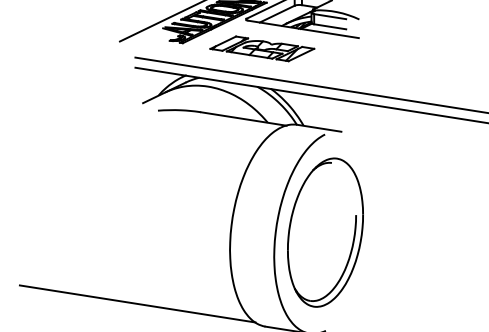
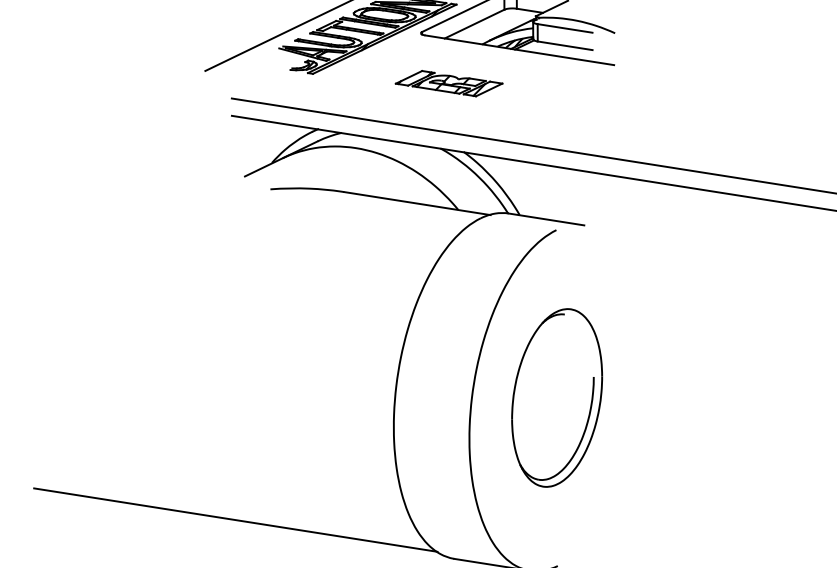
part: (262, 48) -> (449, 82), size x0.6
part: (325, 232) -> (557, 397), size x0.7

